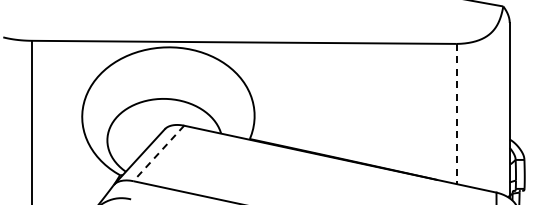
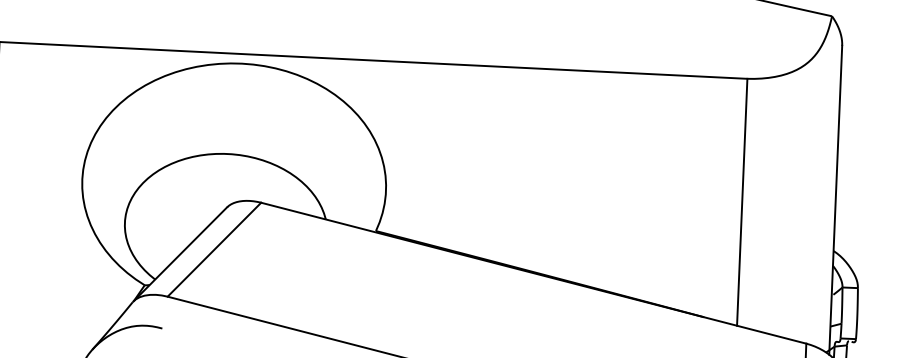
line: (456, 114) -> (741, 203), dashed -> solid
line: (158, 153) -> (213, 249), dashed -> solid

